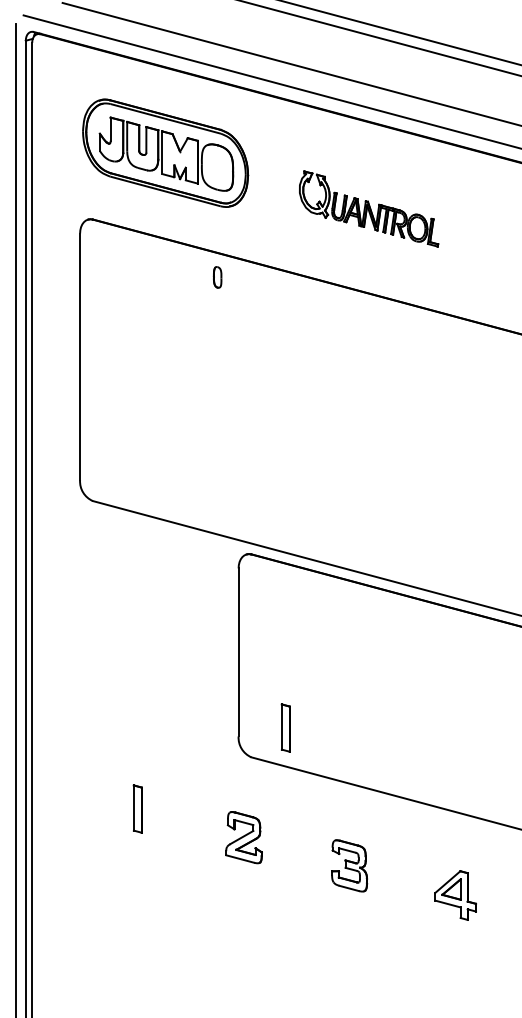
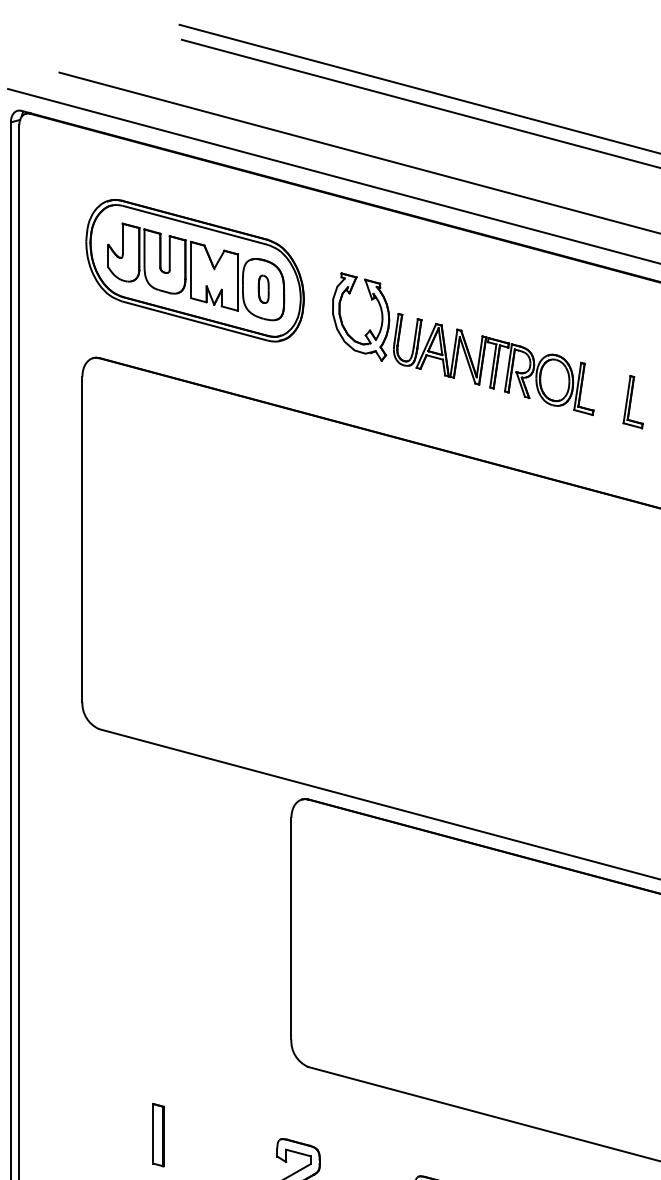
part: (368, 208) -> (462, 343), size x1.43
part: (497, 252) -> (632, 401), added
part: (217, 277) -> (263, 289), moved
part: (285, 727) -> (353, 1027), removed

